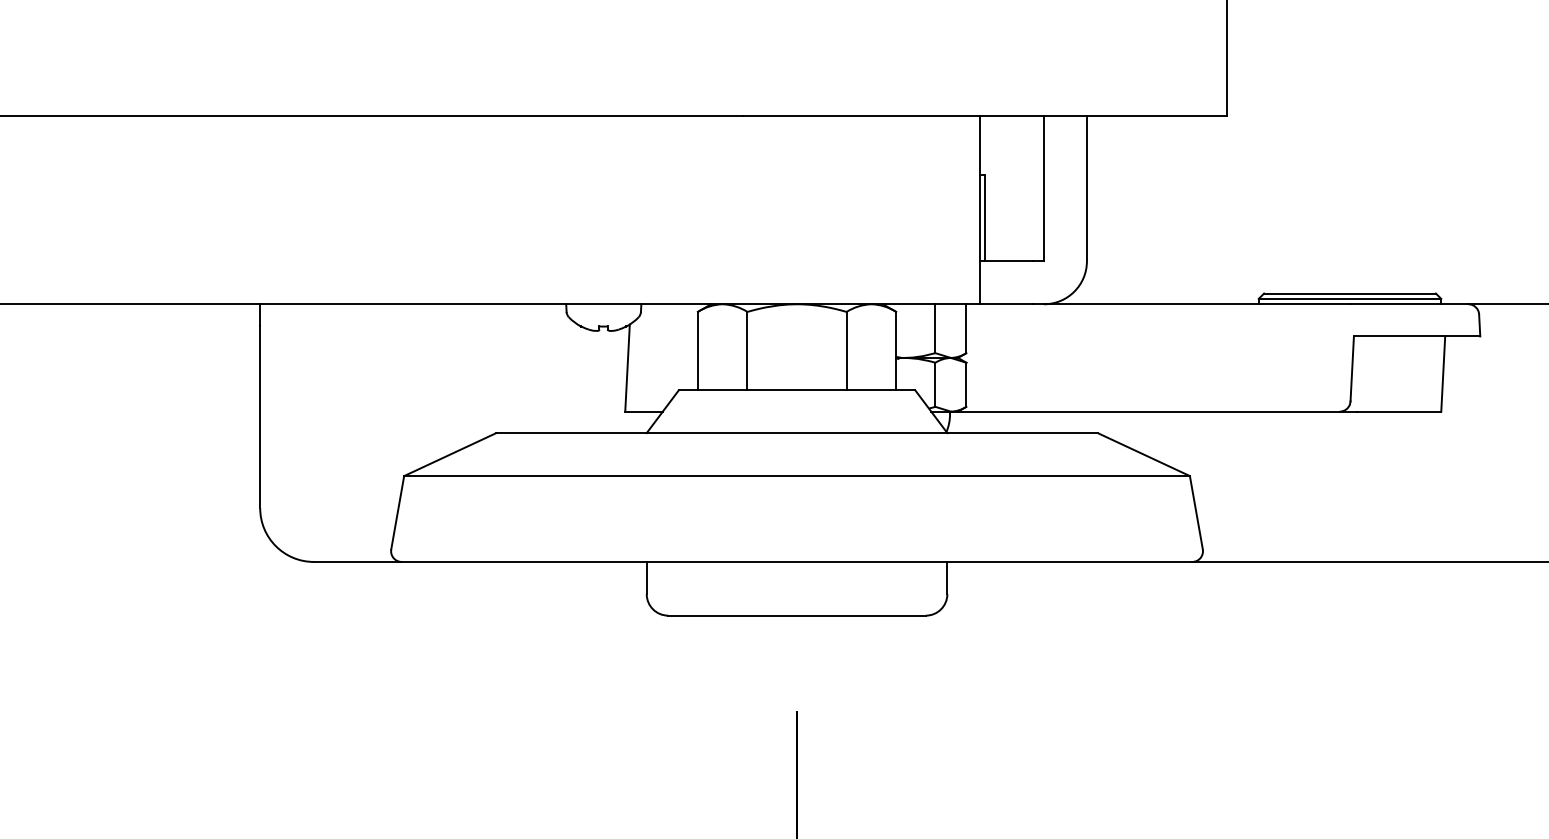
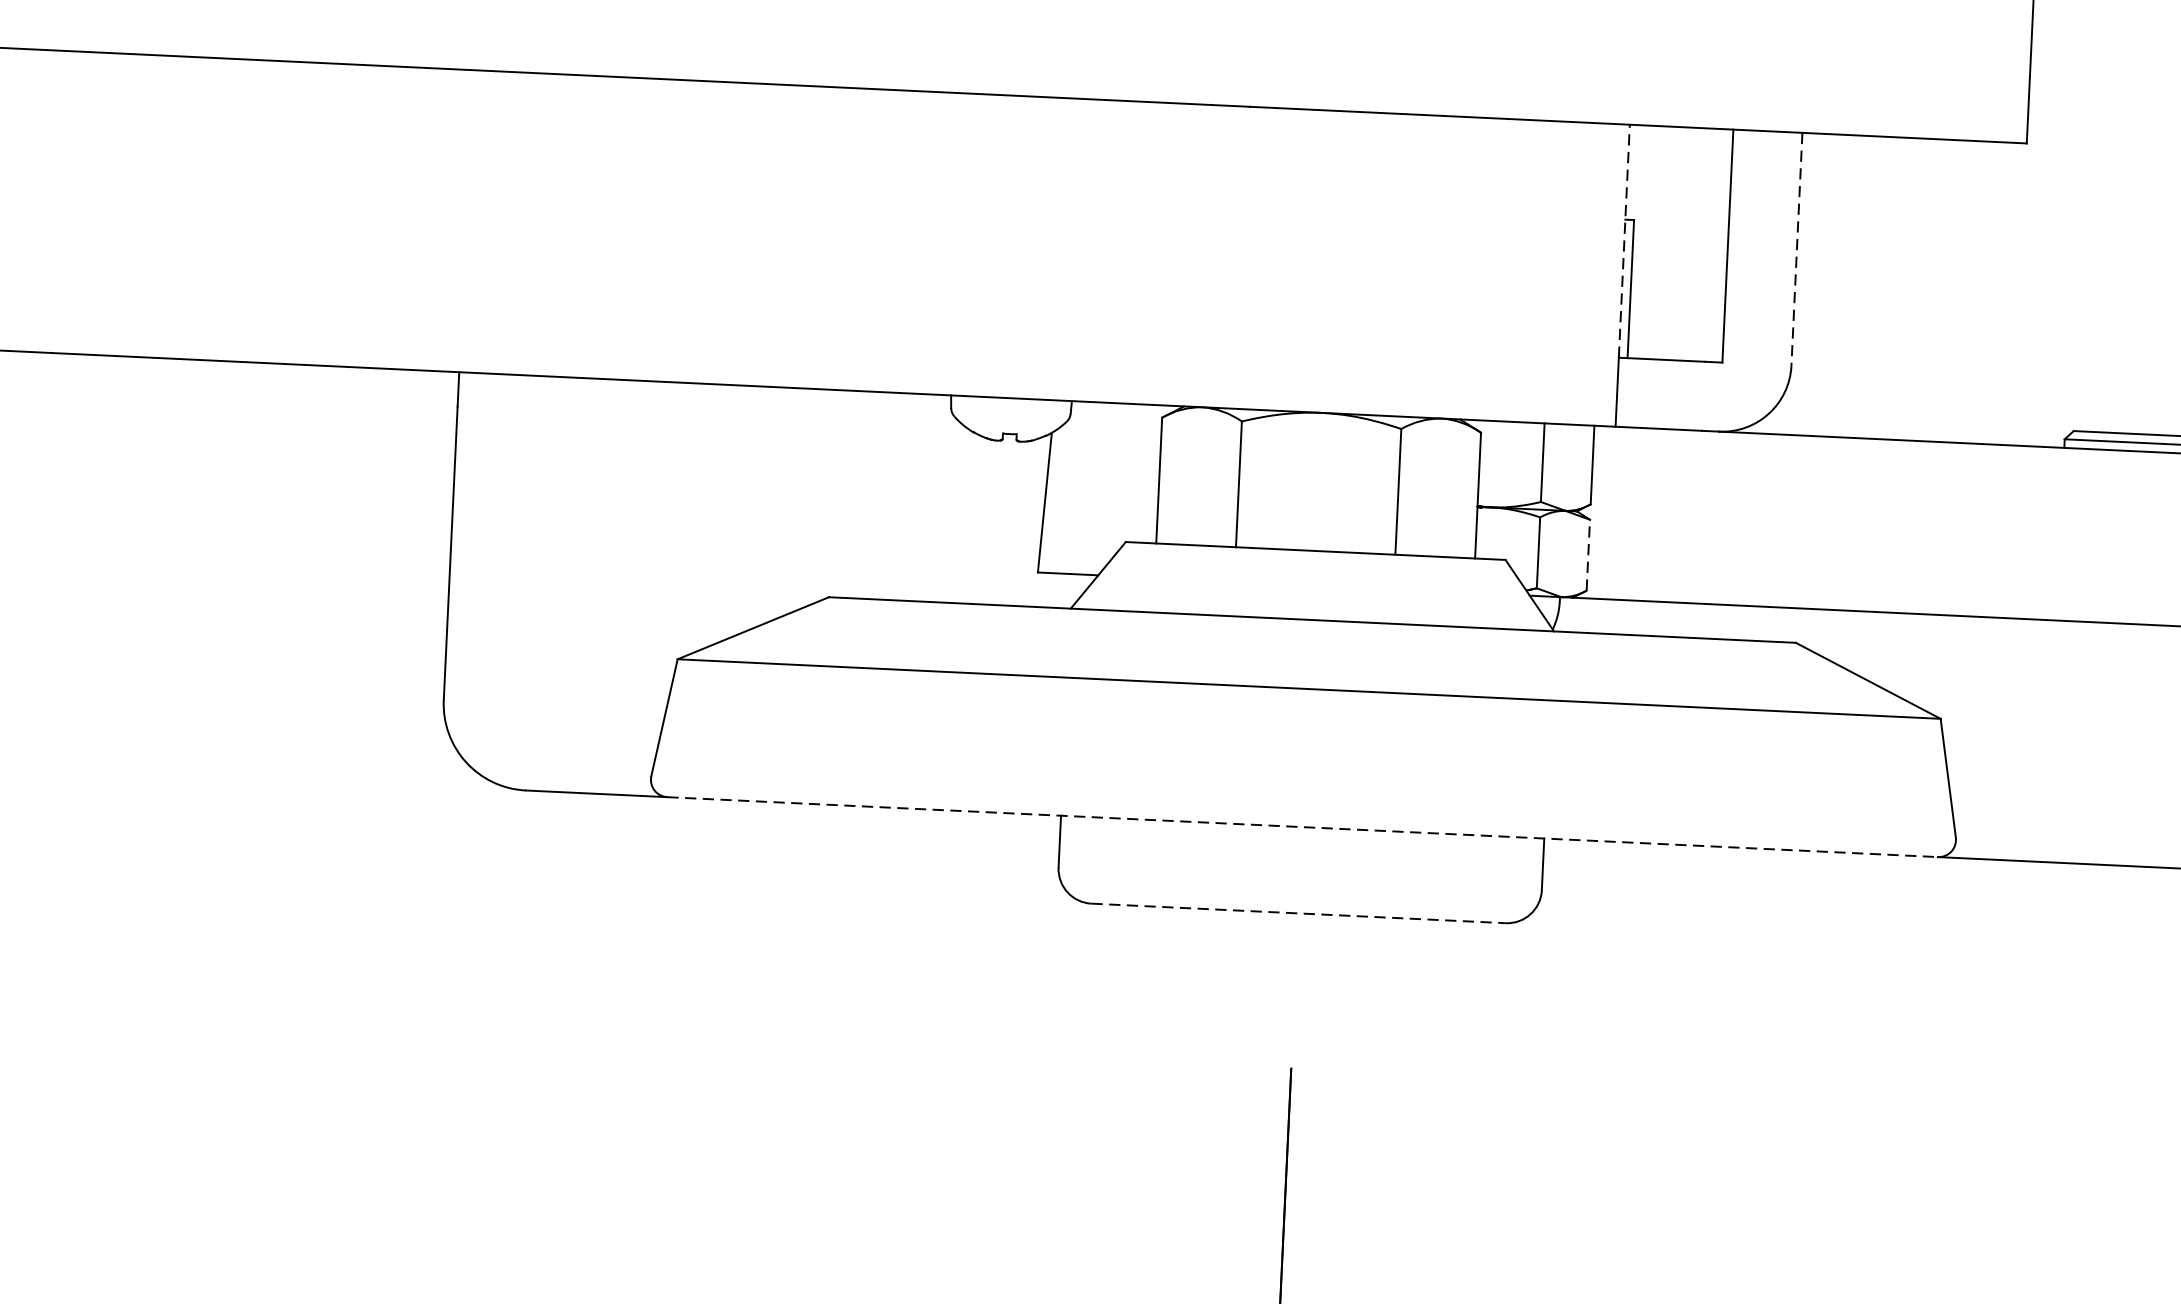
line: (979, 188) -> (1624, 240), solid -> dashed
line: (1086, 189) -> (1796, 250), solid -> dashed
line: (966, 384) -> (1588, 554), solid -> dashed
line: (797, 561) -> (1303, 826), solid -> dashed
line: (797, 615) -> (1299, 913), solid -> dashed

